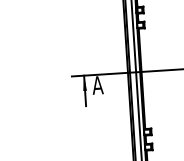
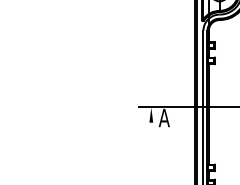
line: (85, 90) -> (151, 122), removed

